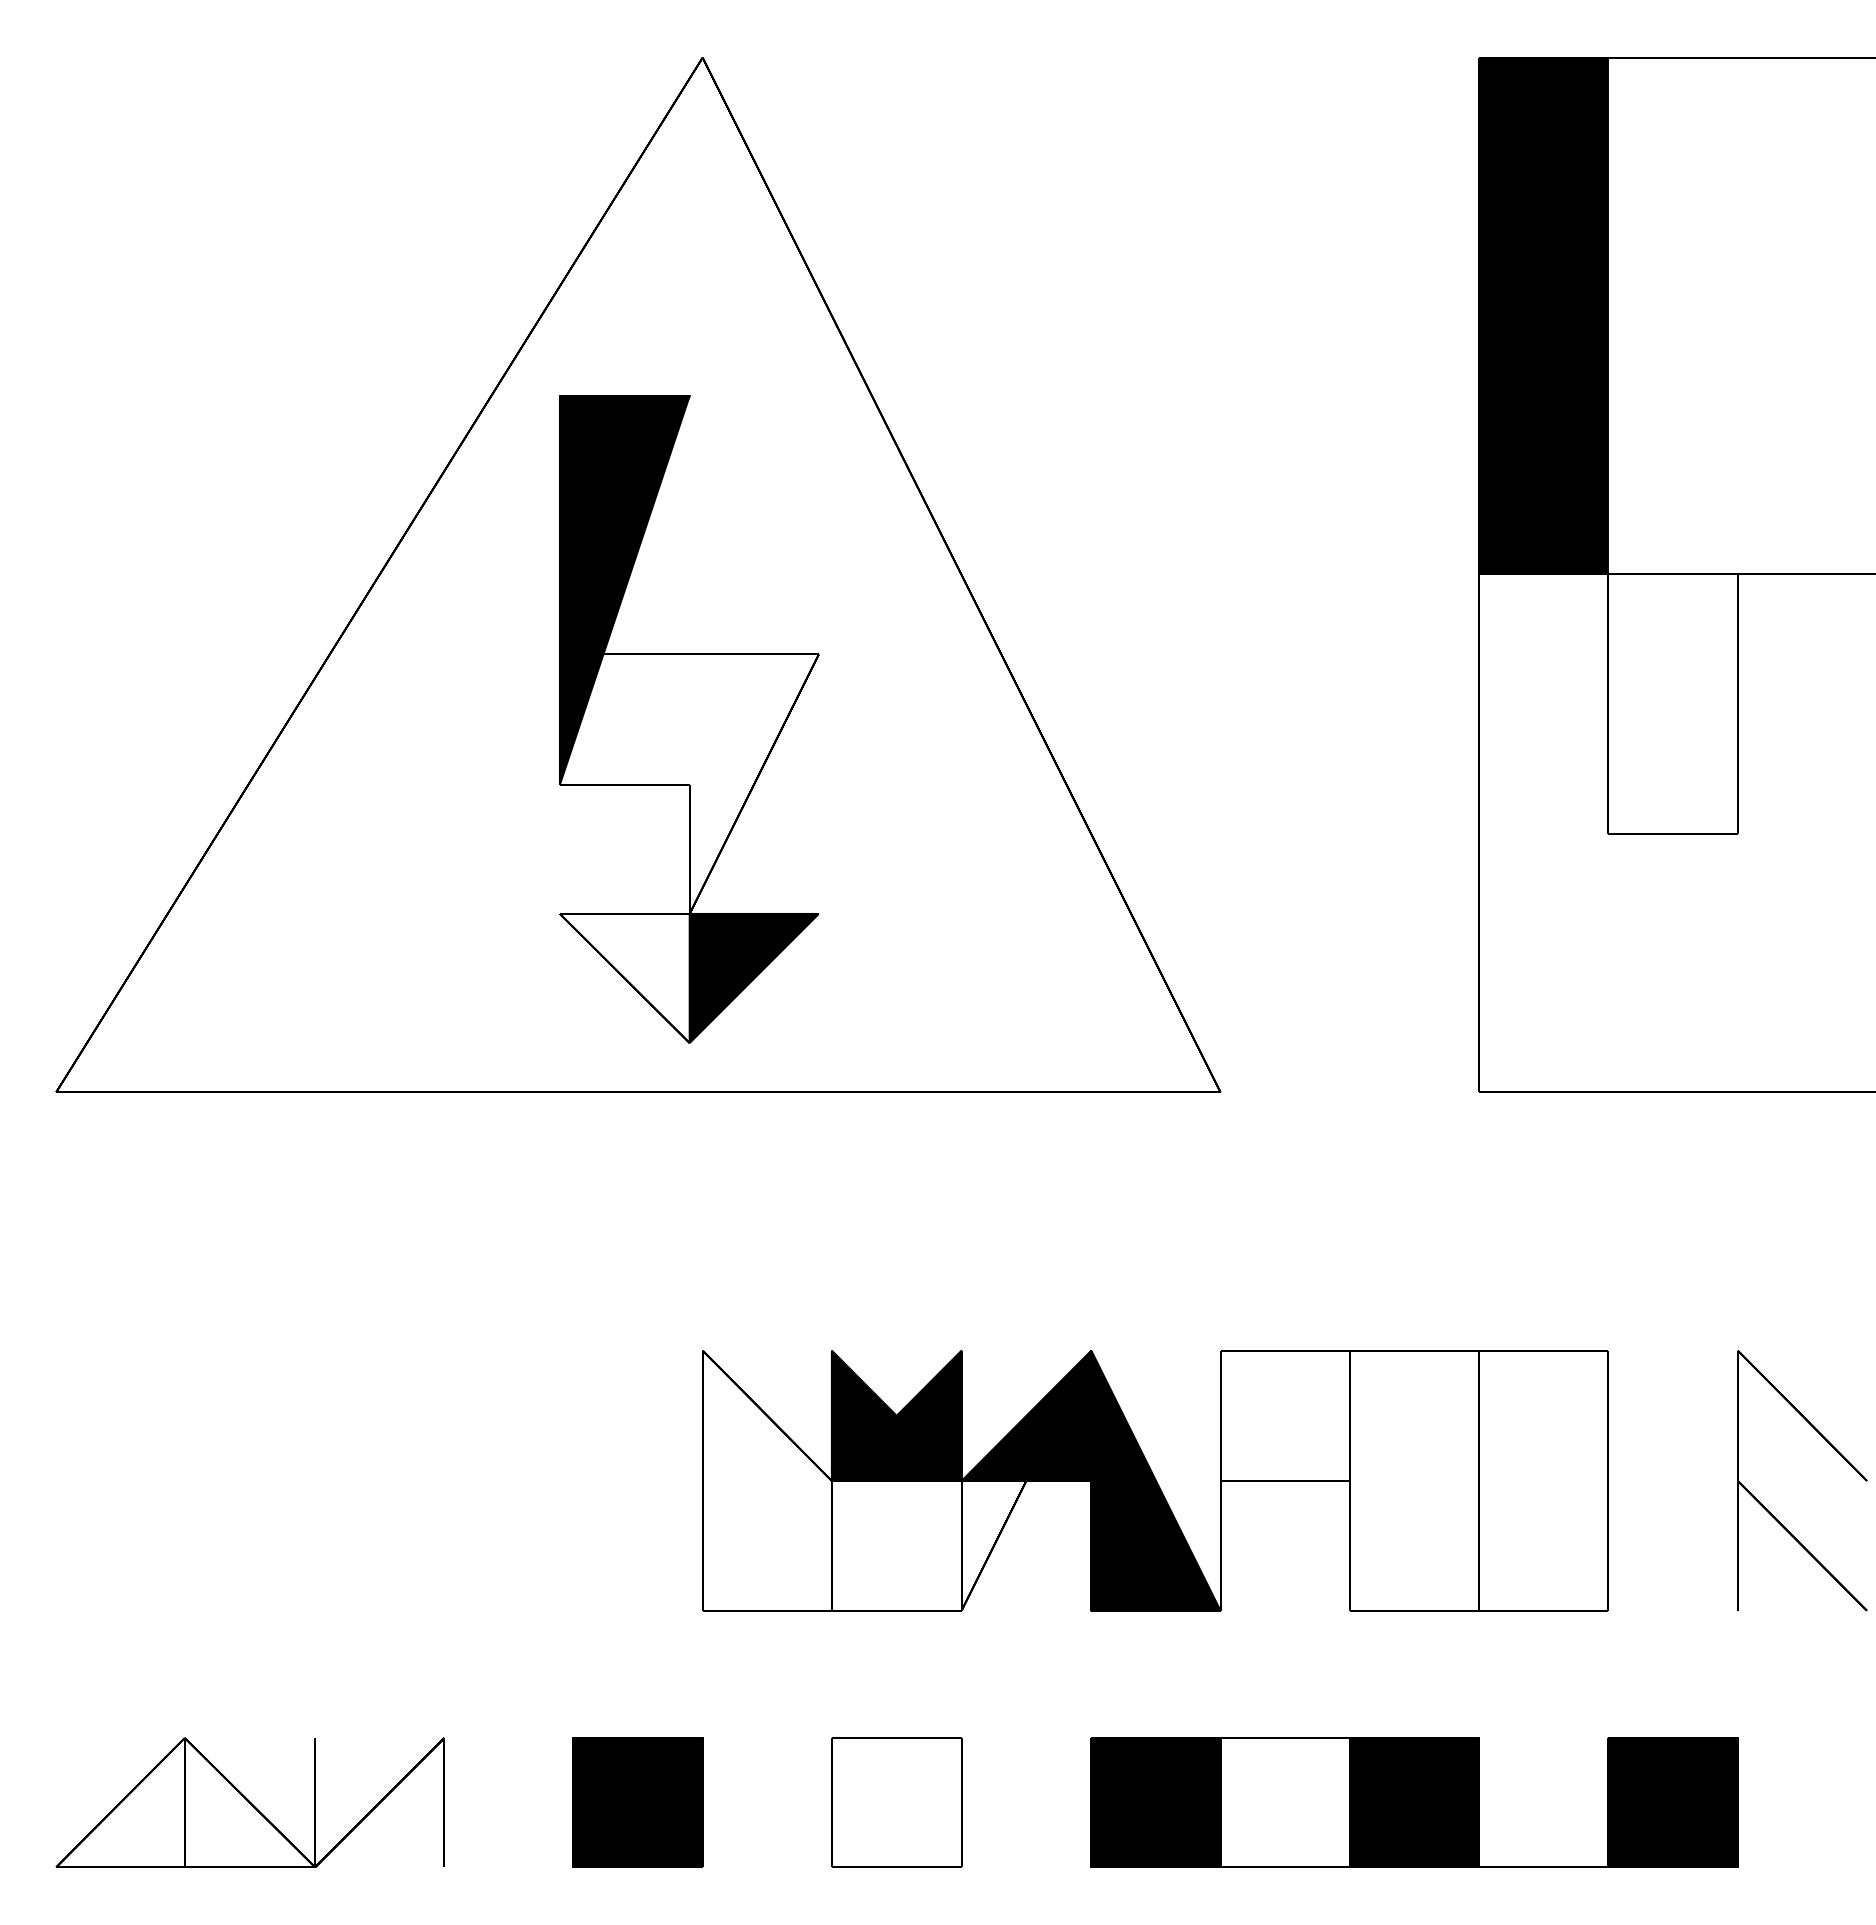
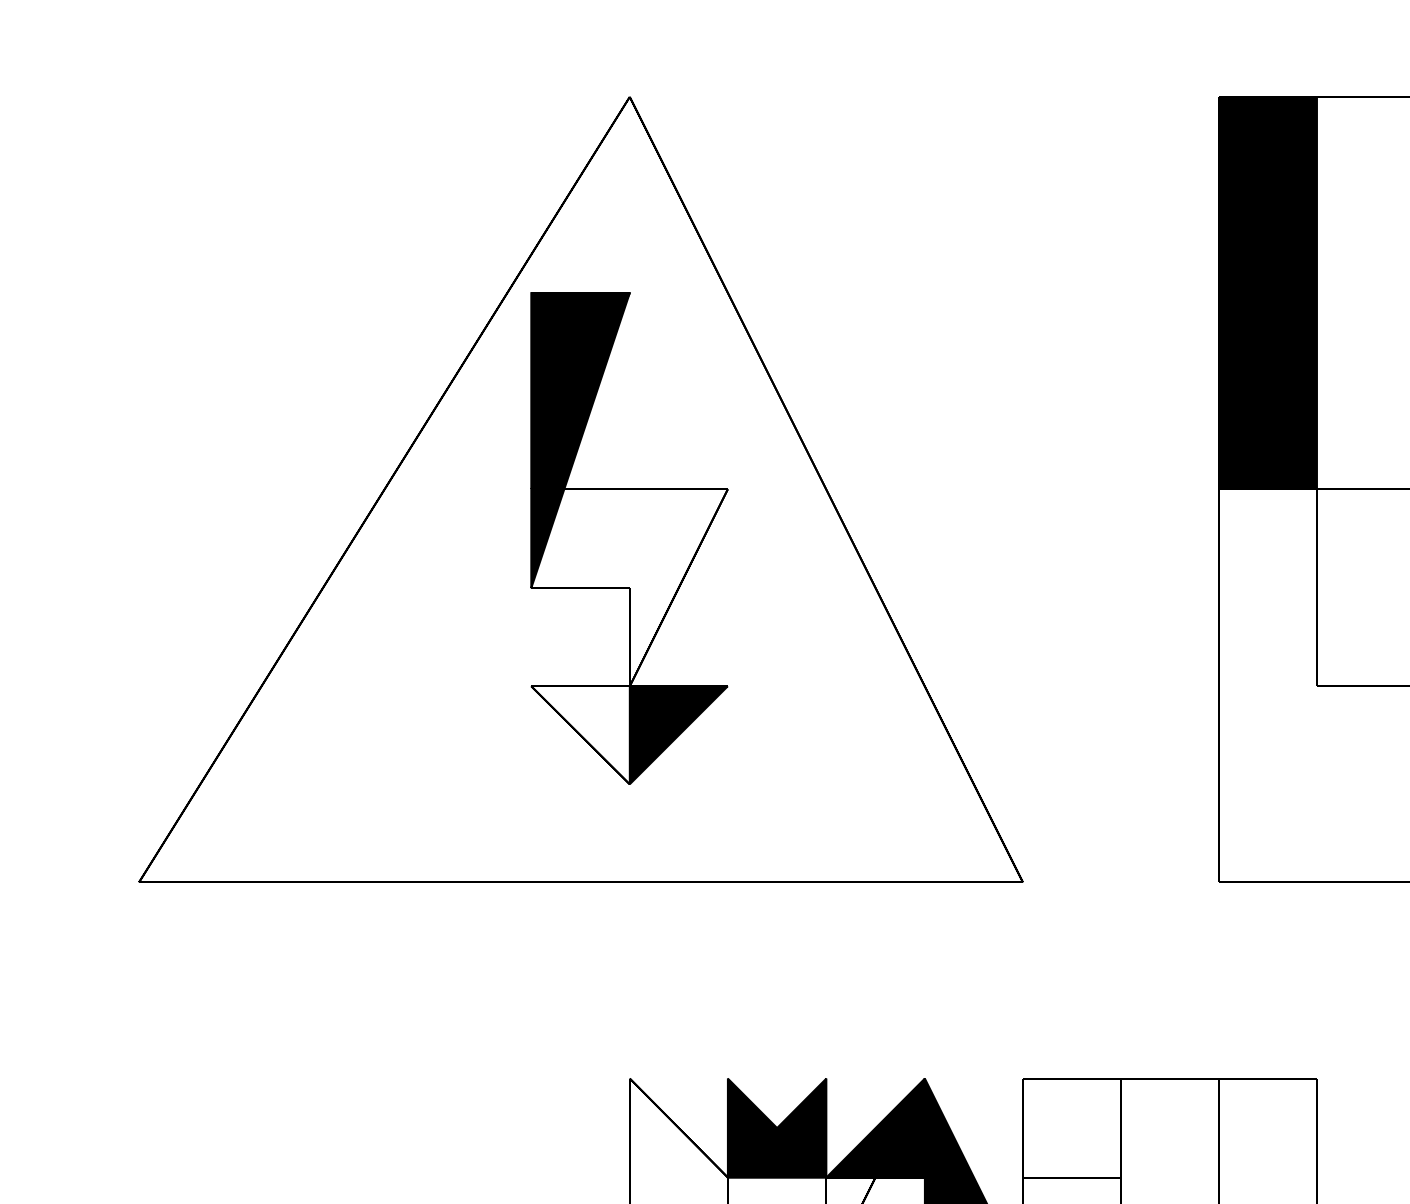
part: (689, 719) -> (629, 538), moved

